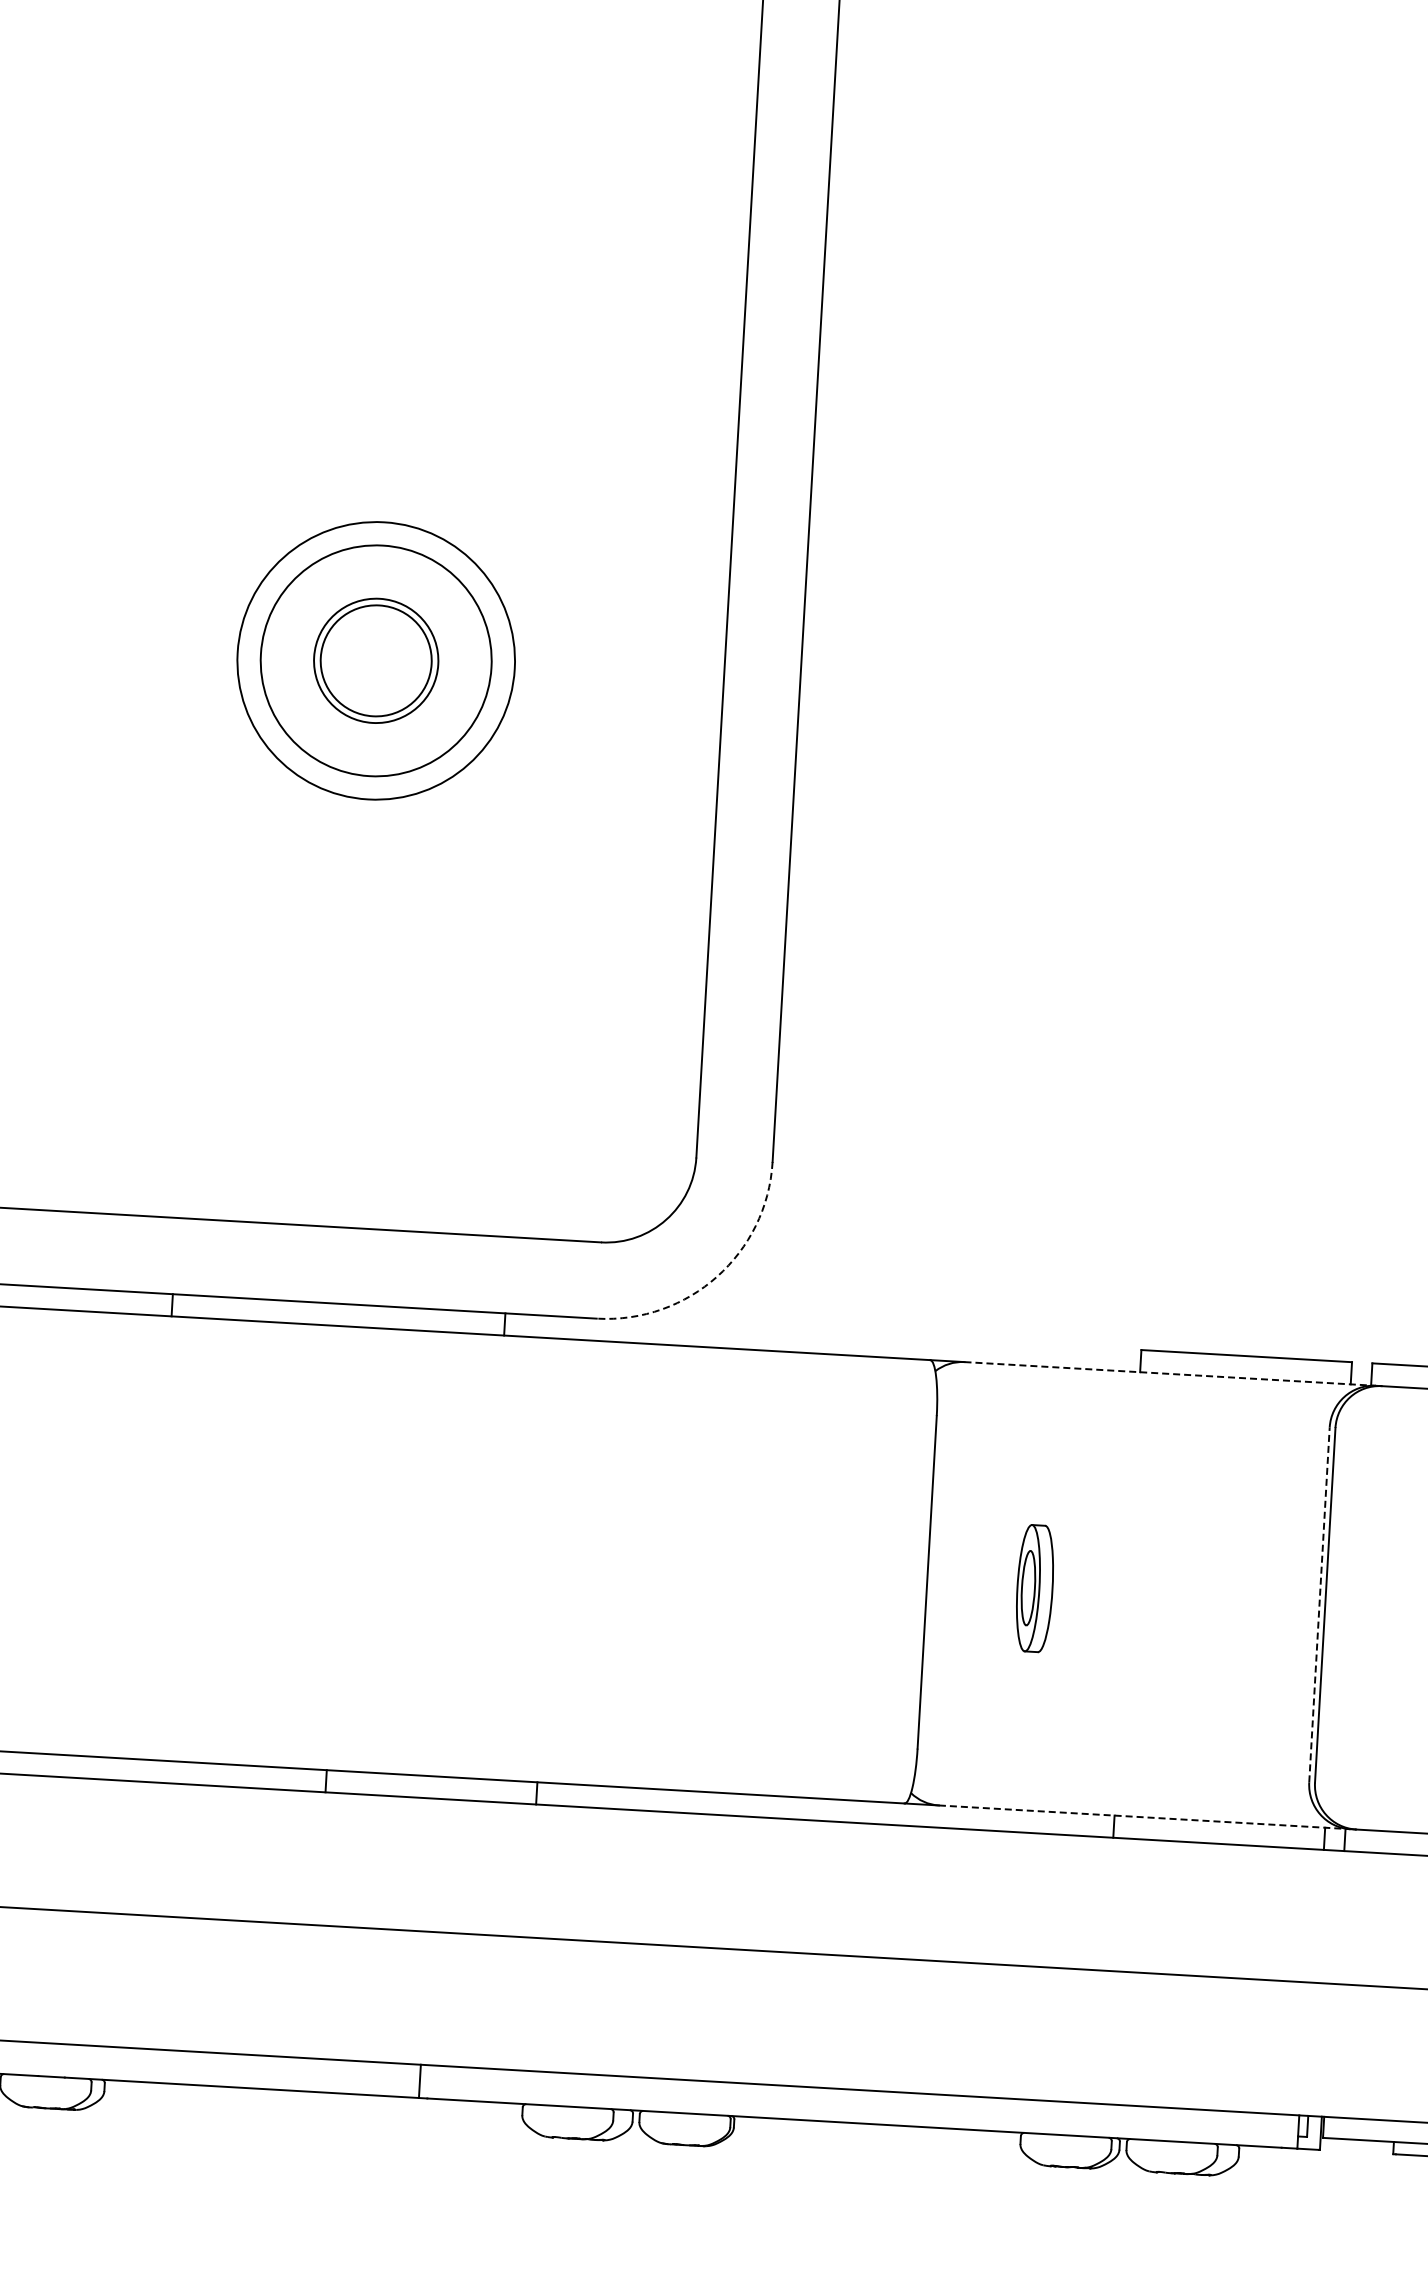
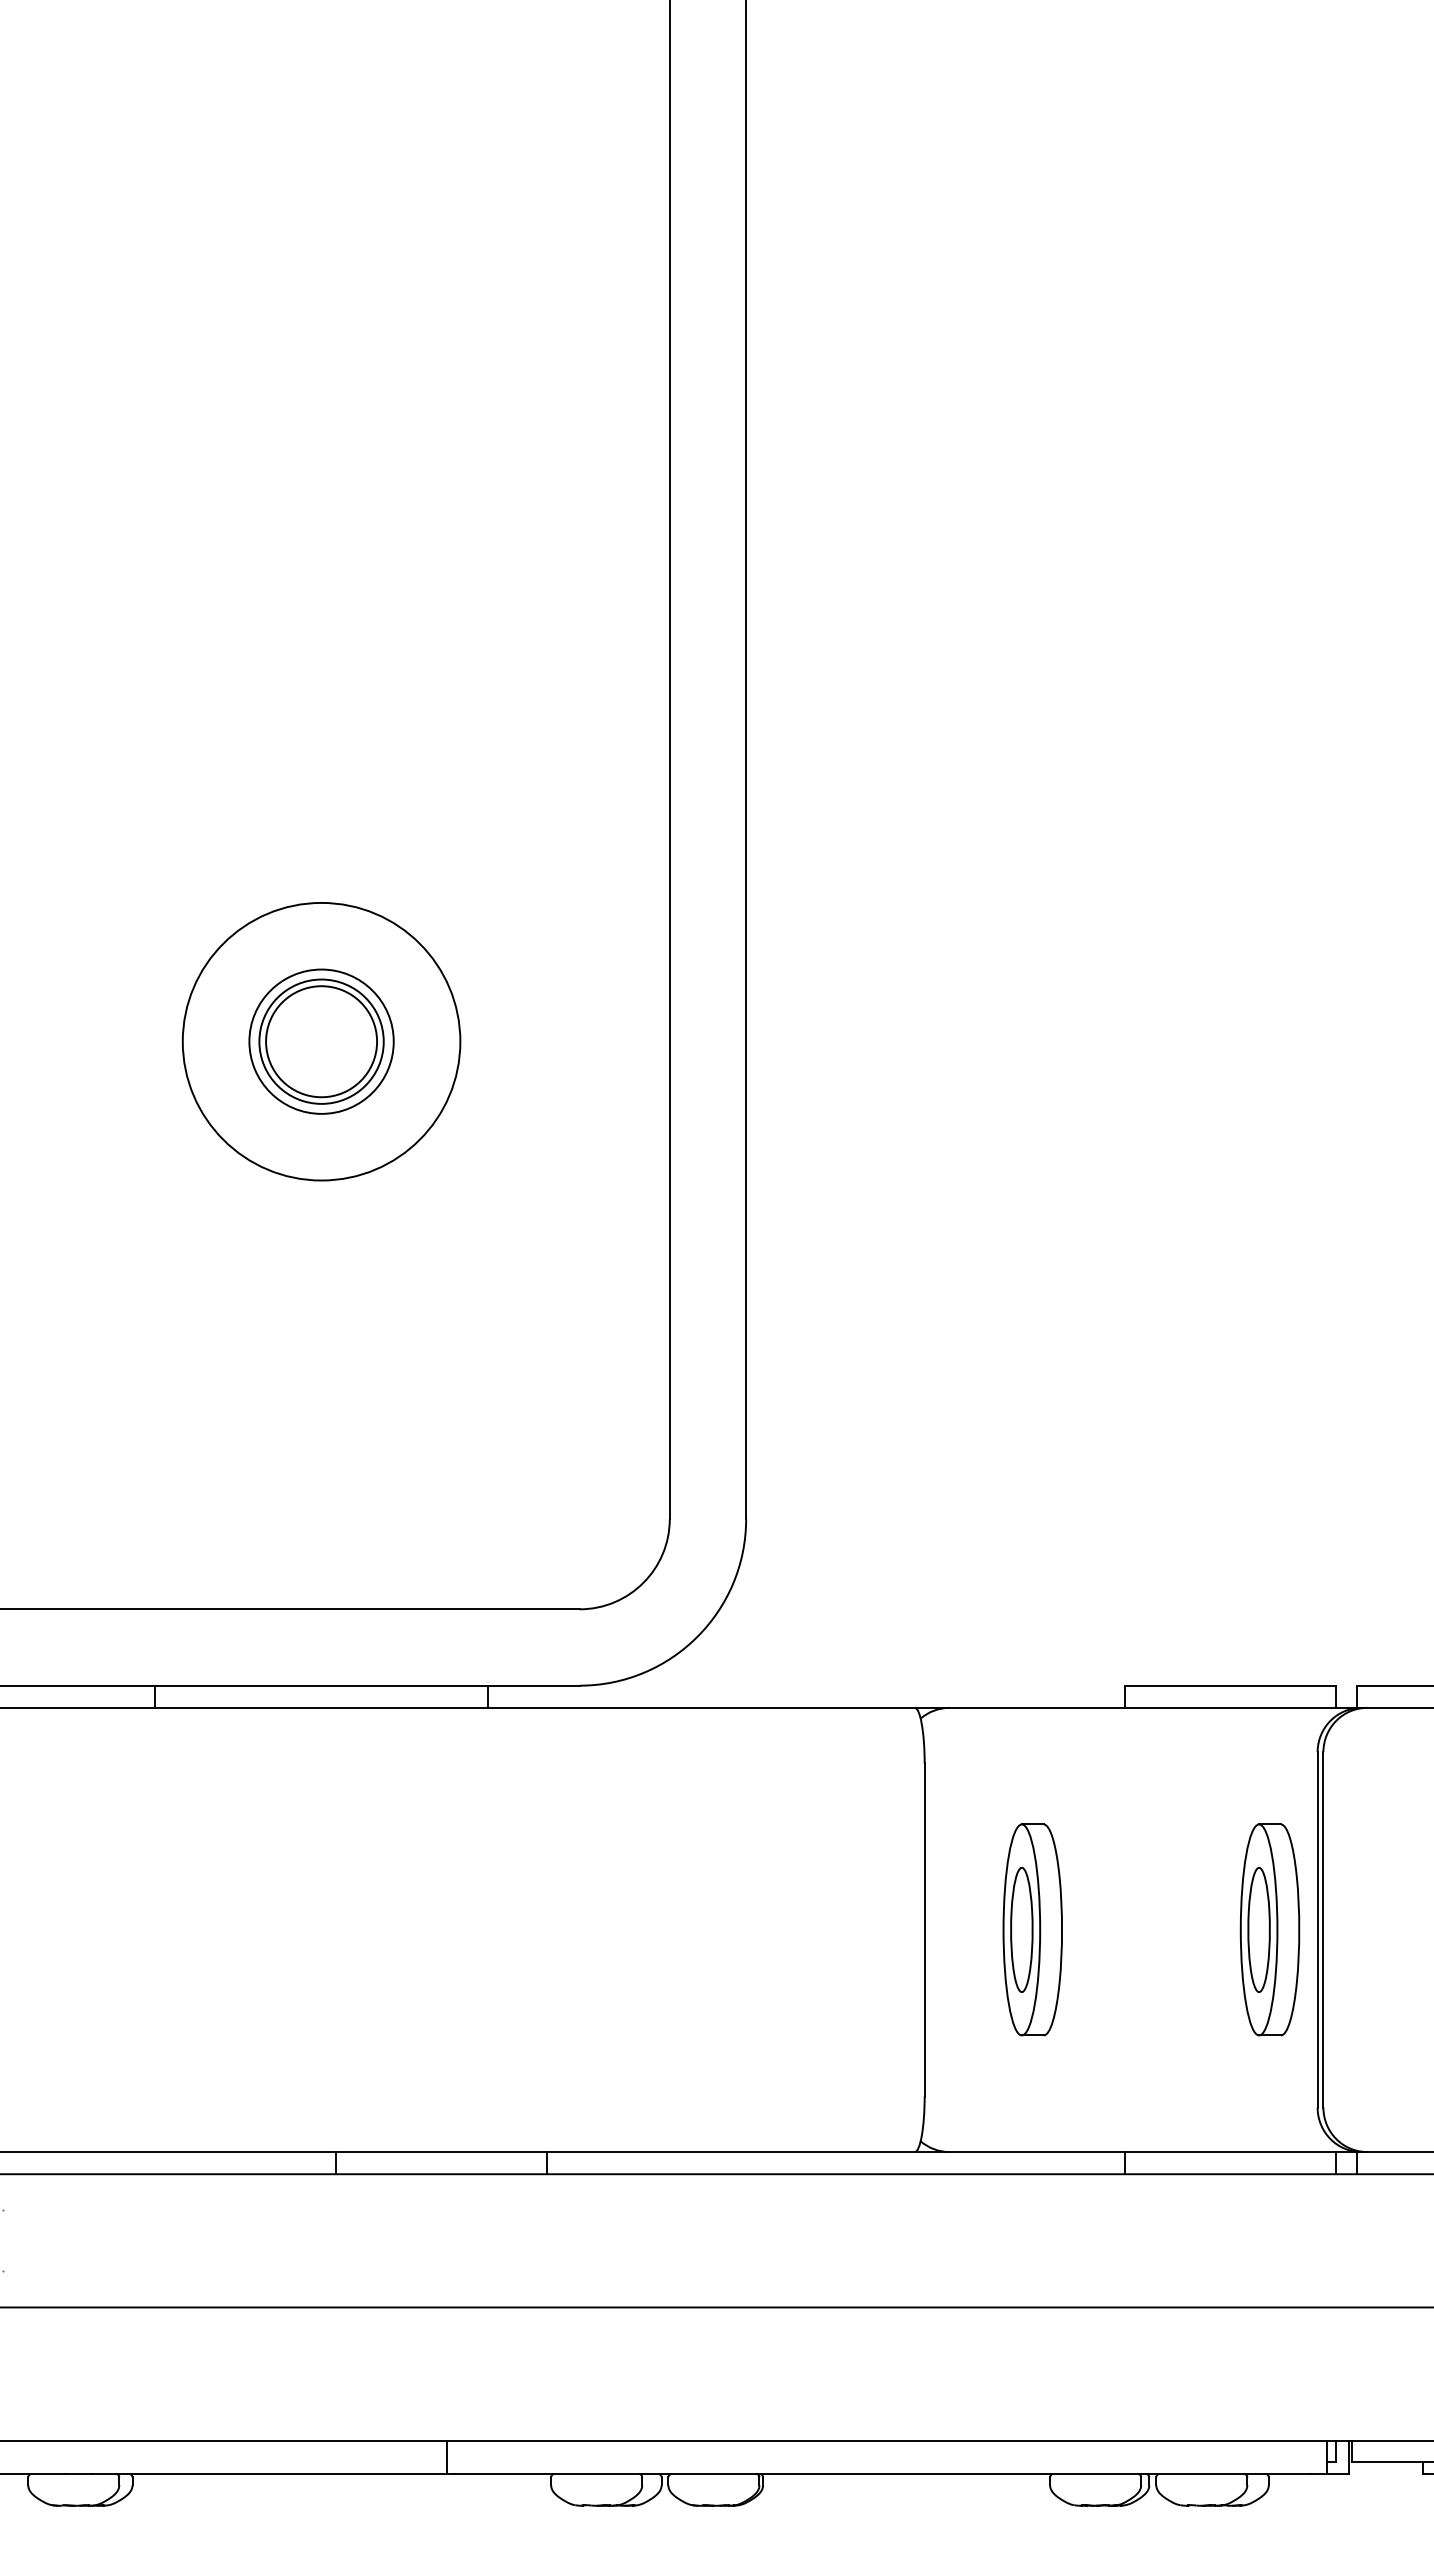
circle: (376, 660) -> (321, 1041), size x0.62
arc: (717, 1276) -> (697, 1636), dashed -> solid
line: (1170, 1373) -> (1155, 1707), dashed -> solid
part: (1034, 1588) -> (1032, 1929), size x1.67
part: (1271, 1601) -> (1269, 1929), added
line: (1319, 1604) -> (1317, 1929), dashed -> solid
line: (1144, 1817) -> (1155, 2152), dashed -> solid

